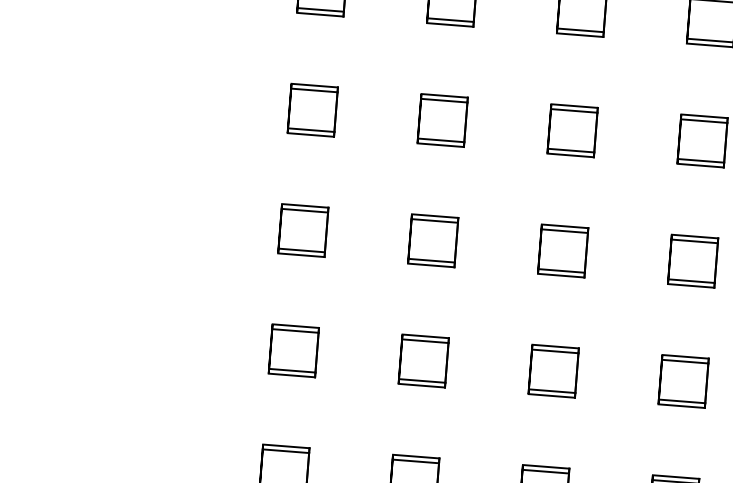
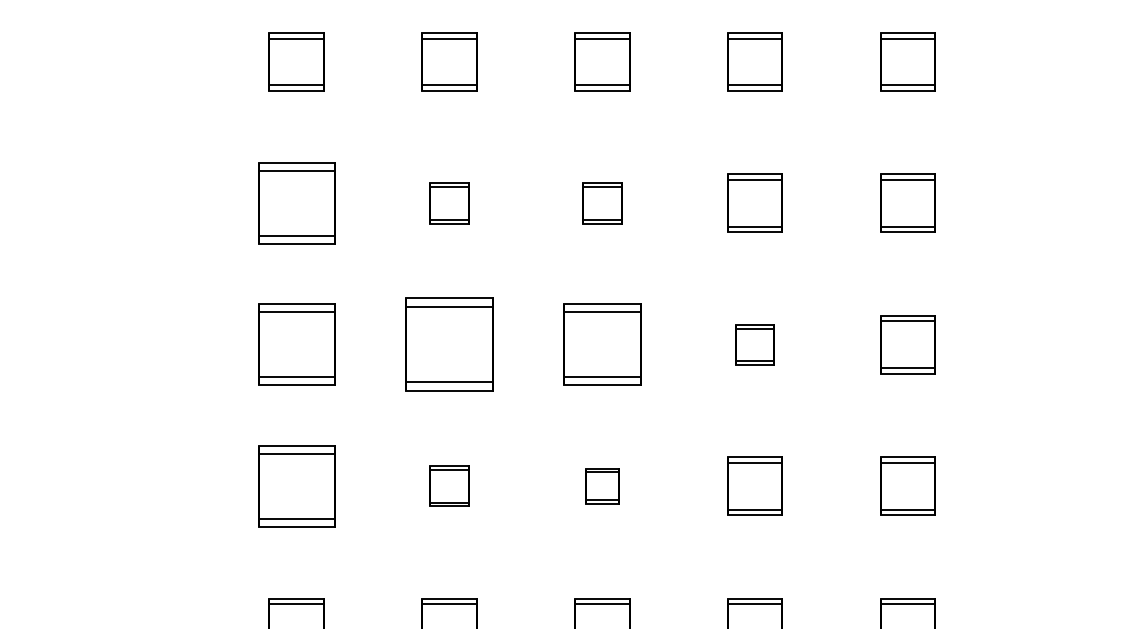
part: (312, 109) -> (296, 202), size x1.4
part: (442, 119) -> (449, 202), size x0.7
part: (572, 130) -> (602, 202), size x0.7
part: (303, 230) -> (296, 344), size x1.4
part: (433, 240) -> (449, 344), size x1.6
part: (563, 250) -> (602, 344), size x1.4
part: (692, 260) -> (754, 344), size x0.7
part: (293, 350) -> (296, 485), size x1.4
part: (423, 360) -> (449, 485), size x0.7
part: (553, 370) -> (602, 485), size x0.6

